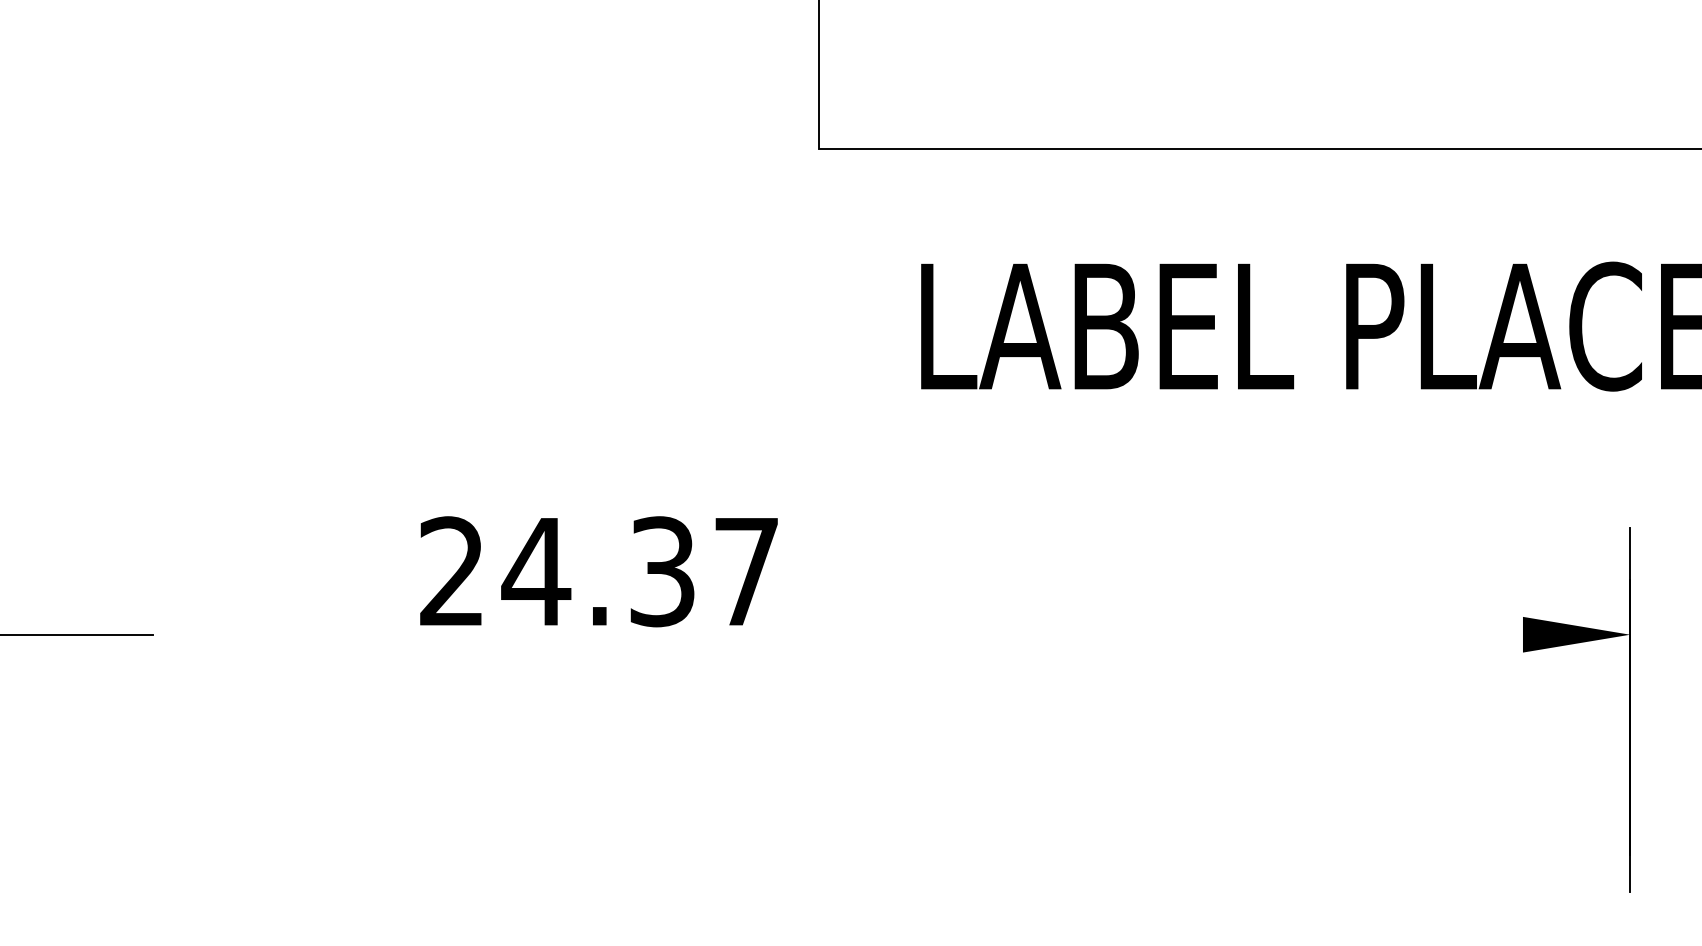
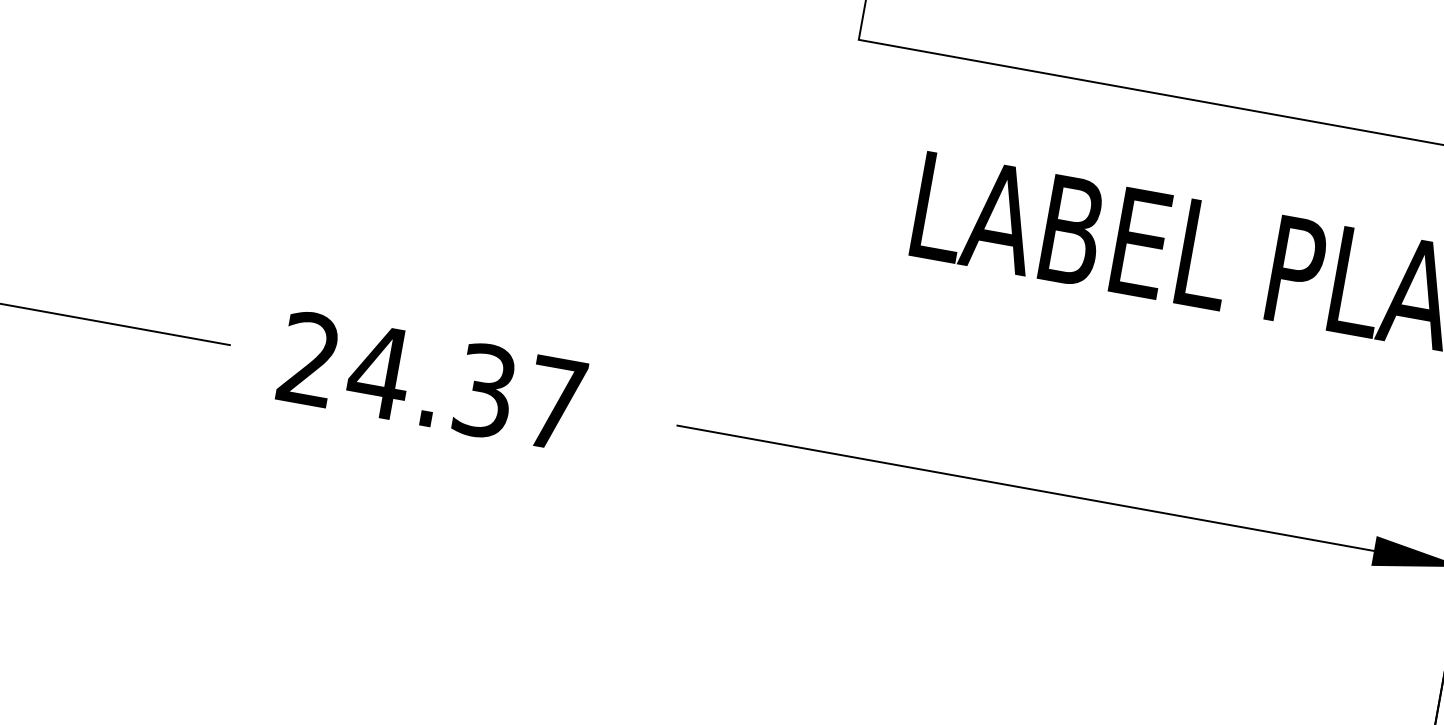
text: (598, 571) -> (431, 381), moved
line: (1105, 634) -> (1025, 488), added

